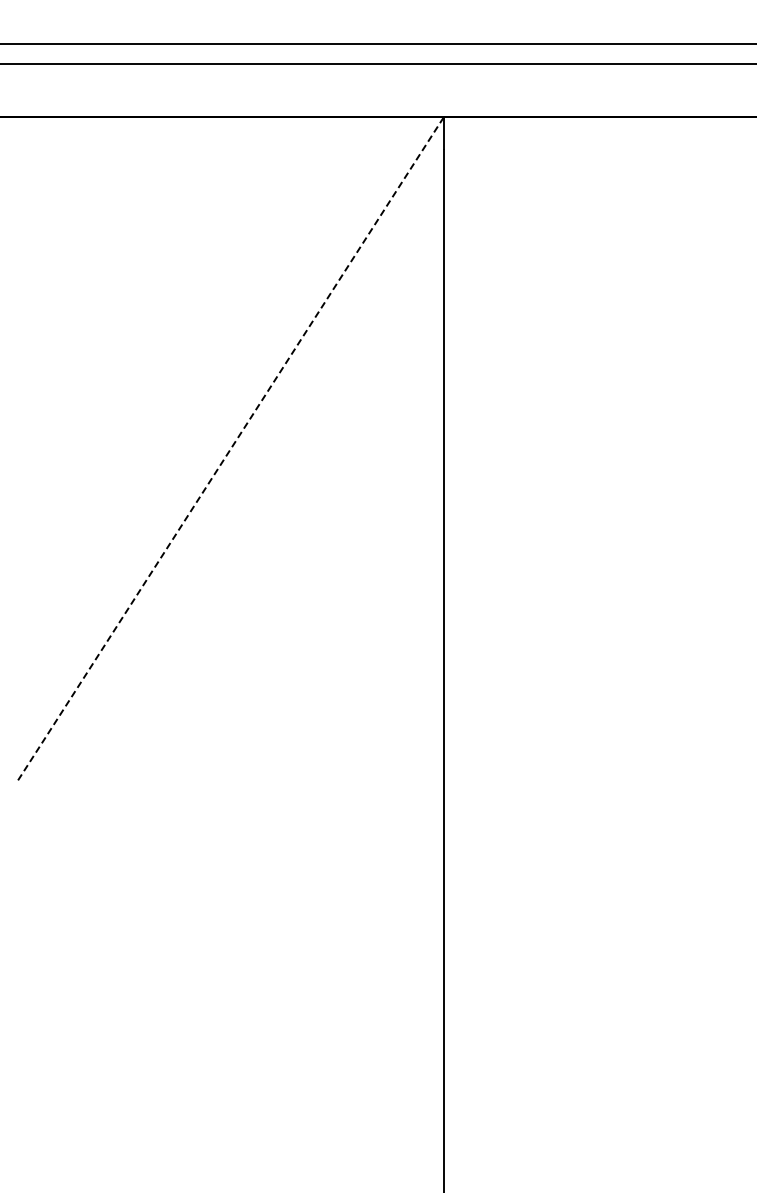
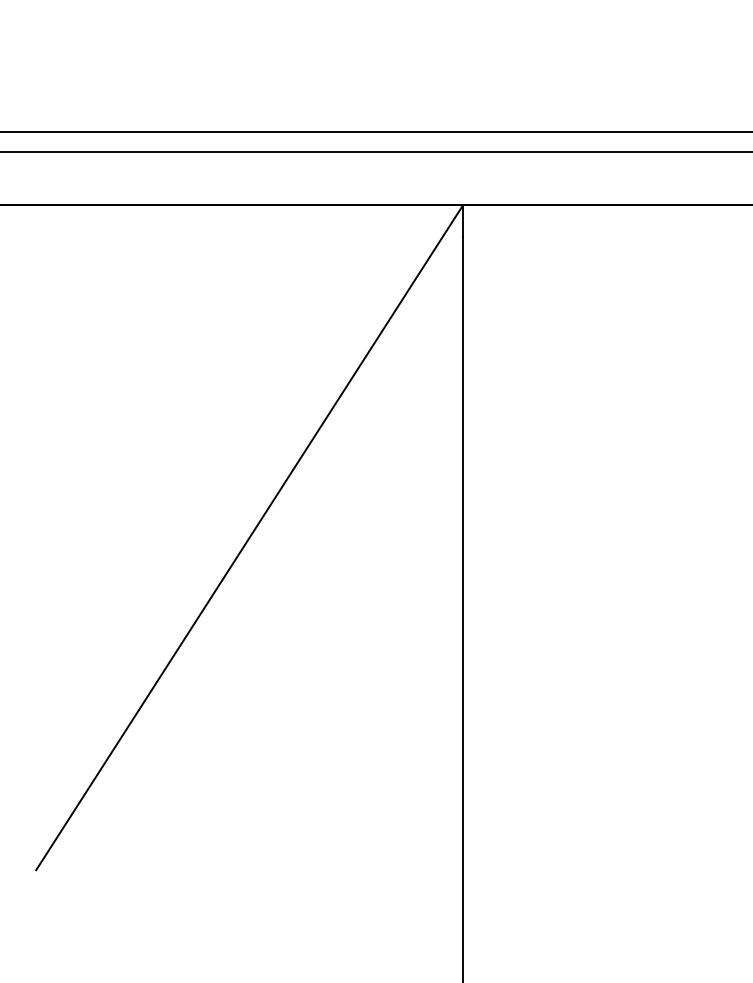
line: (230, 450) -> (249, 538), dashed -> solid

